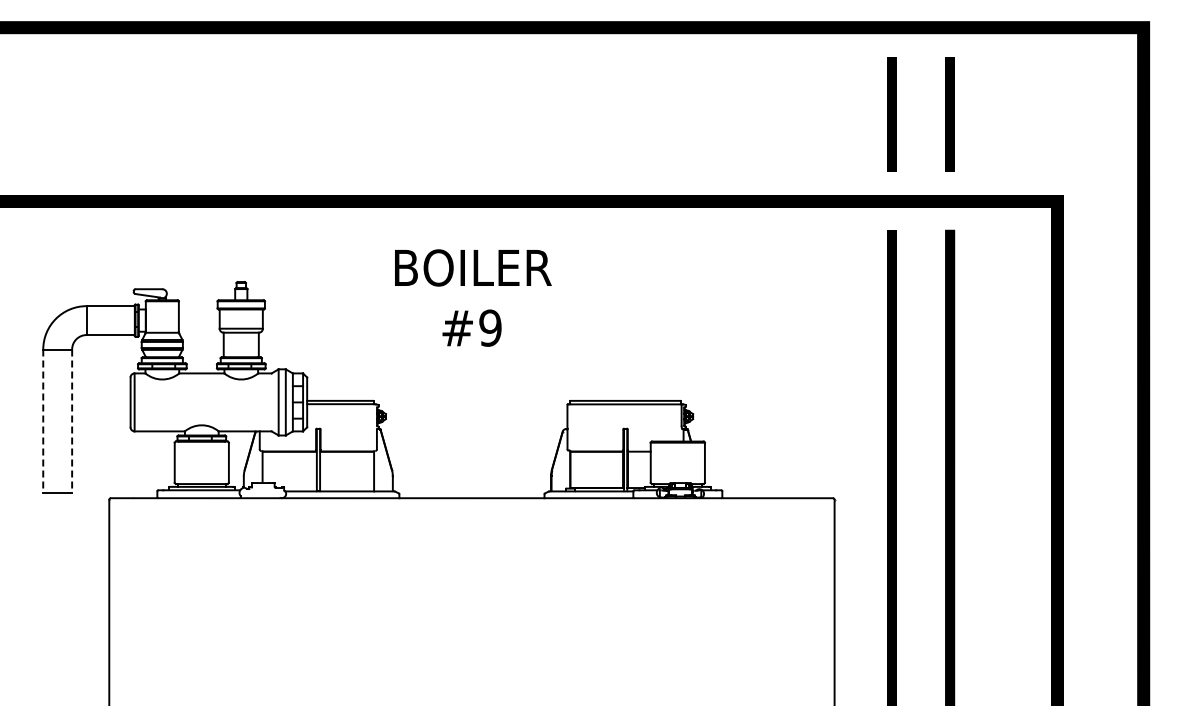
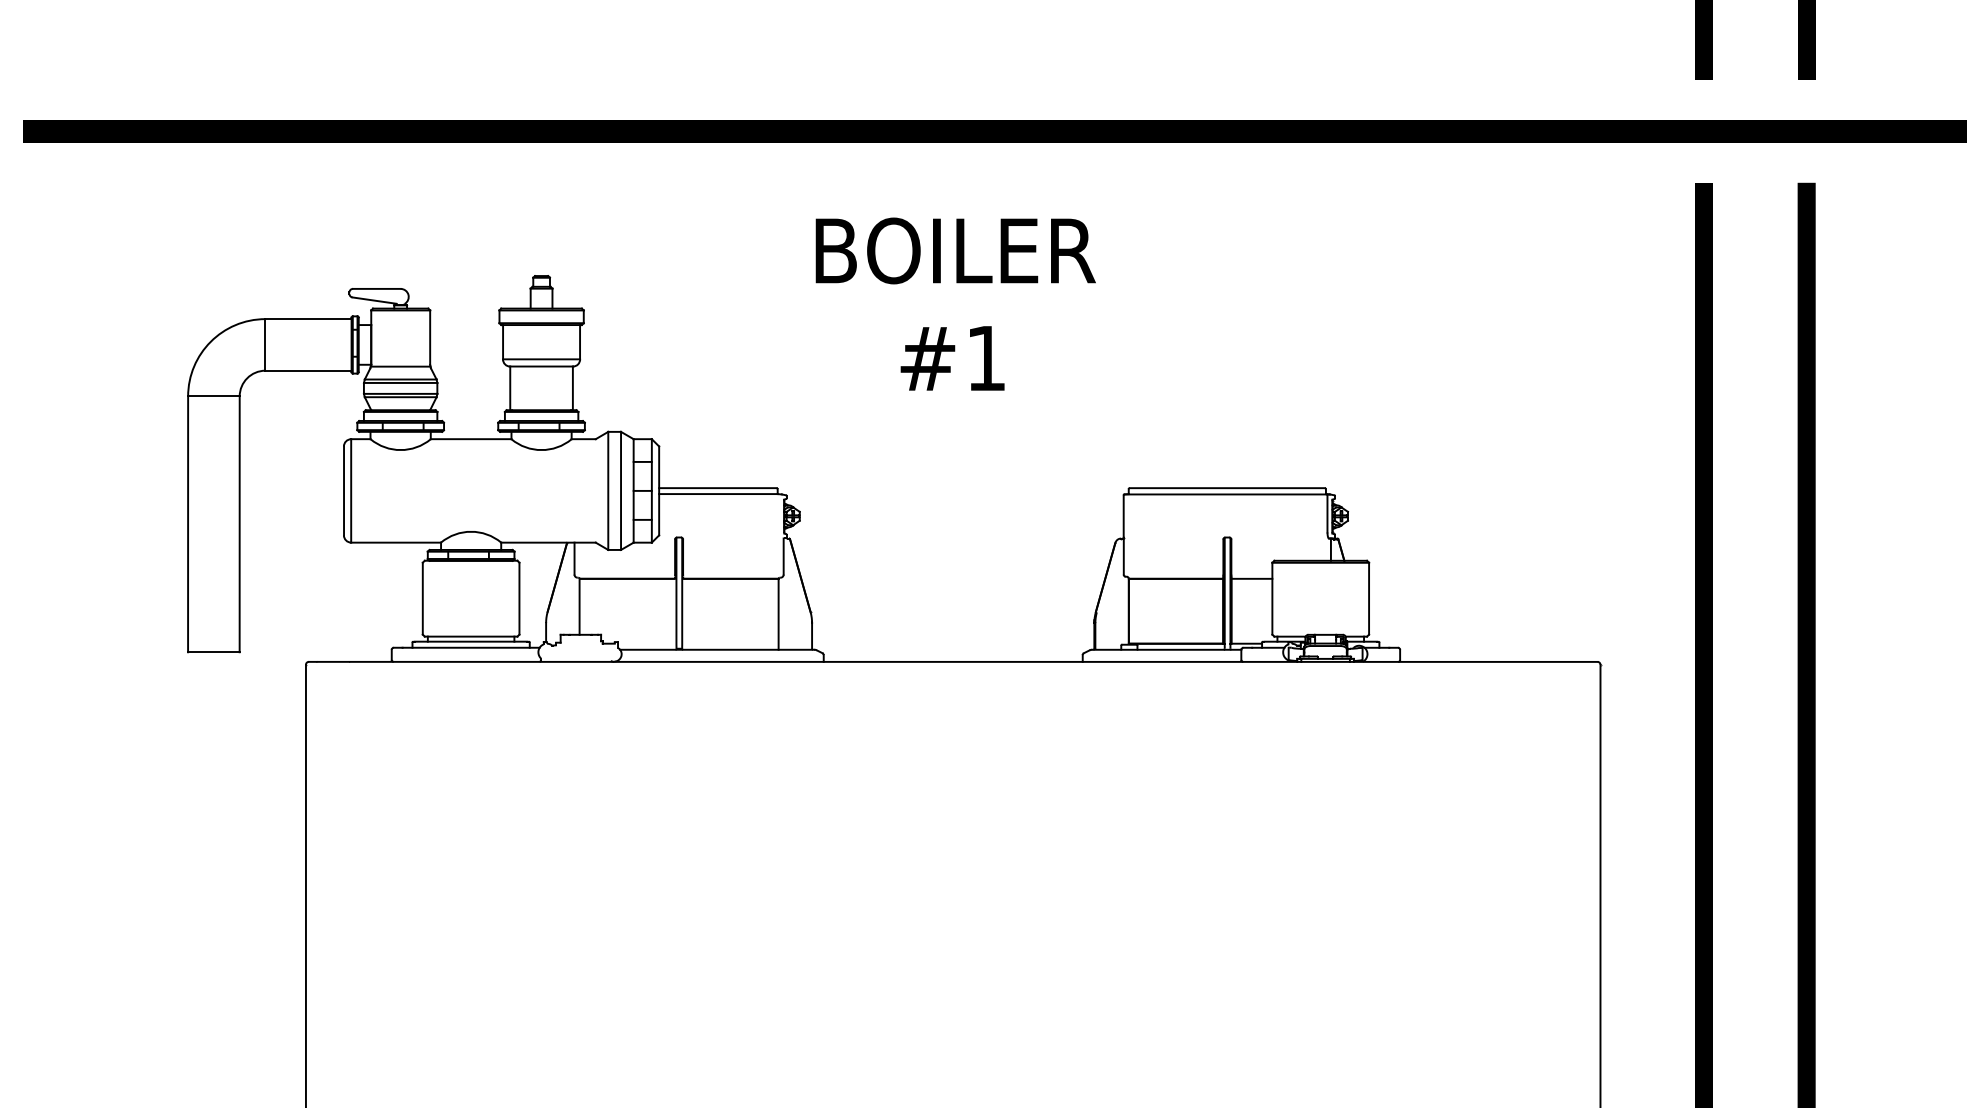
text: (490, 327) -> (986, 357), #9 -> #1
line: (43, 421) -> (188, 524), dashed -> solid
line: (72, 421) -> (240, 524), dashed -> solid

